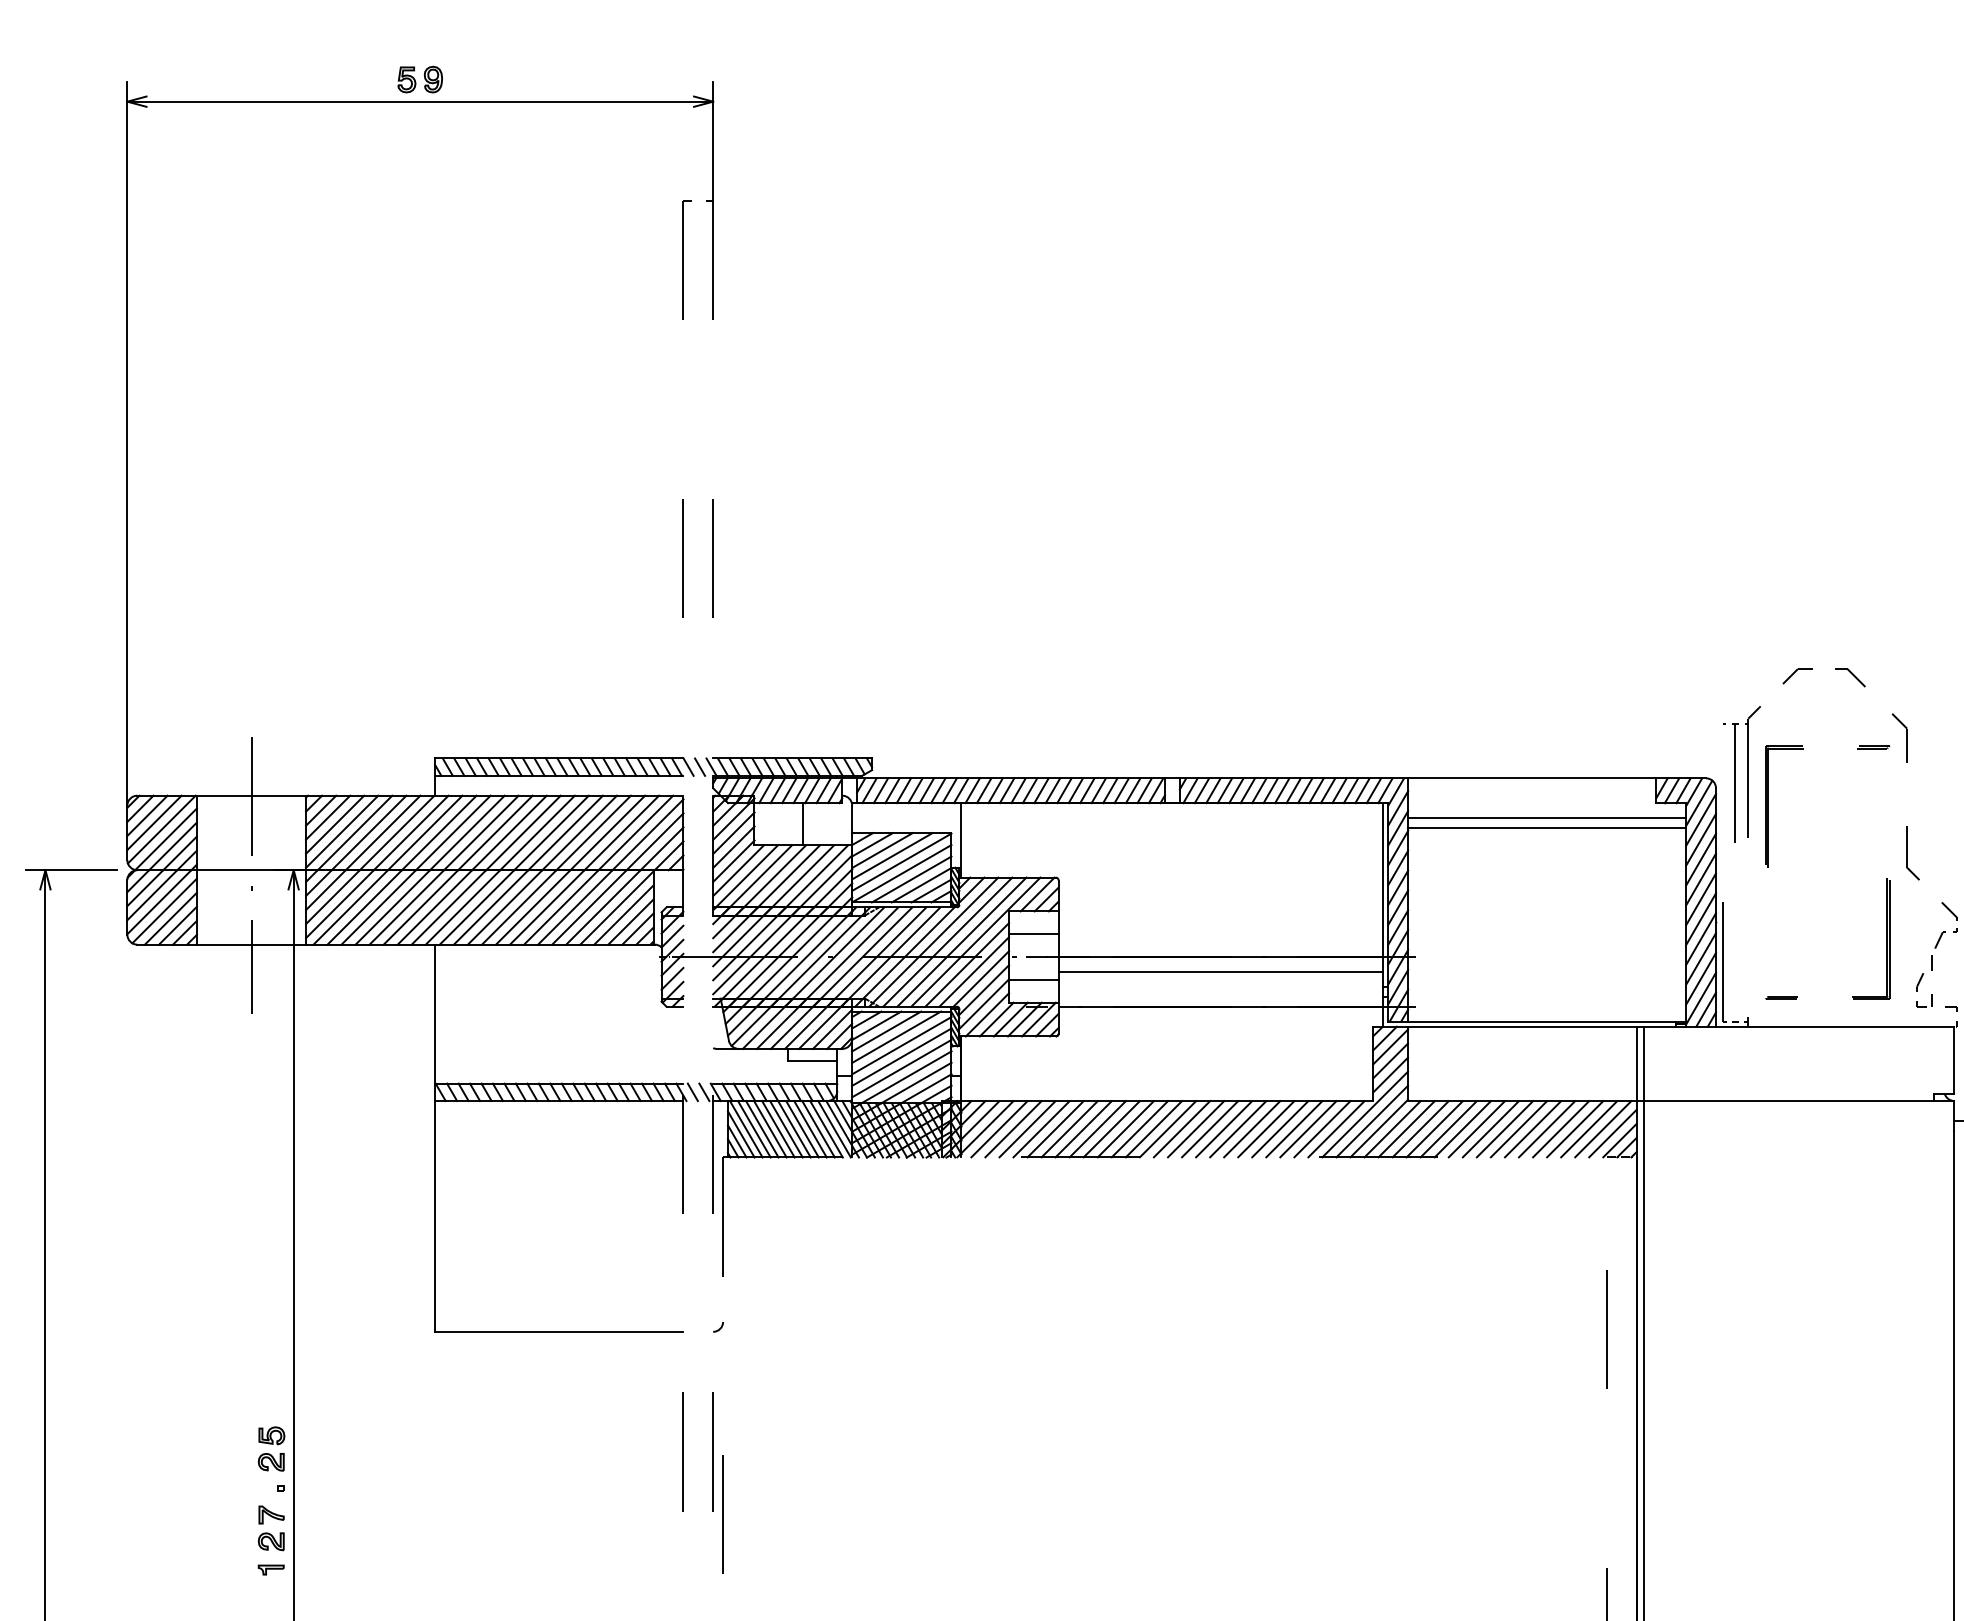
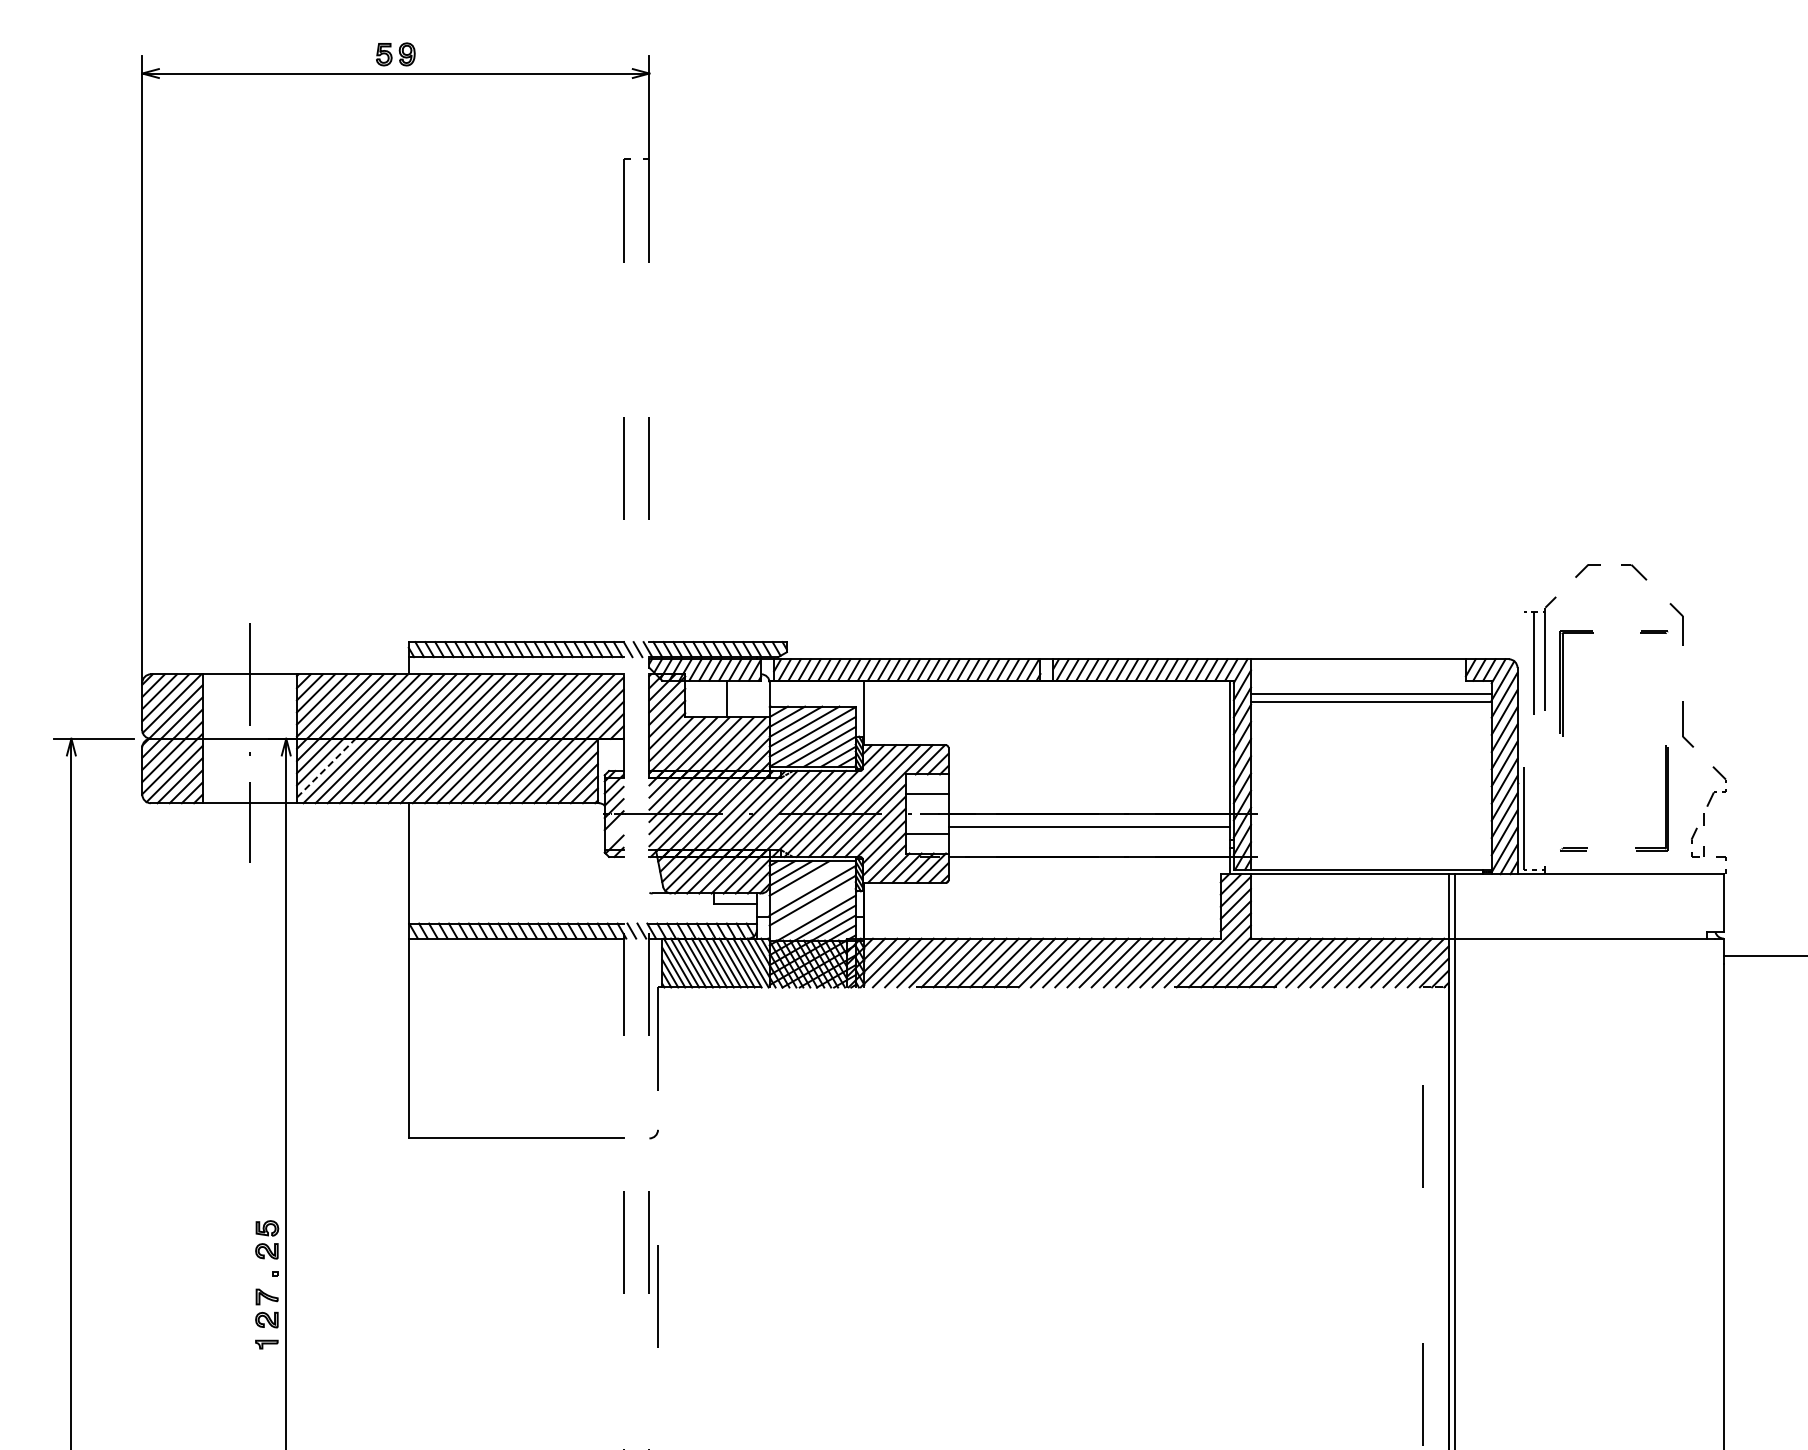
line: (340, 904) -> (326, 768), solid -> dashed
line: (671, 978) -> (613, 832), removed
line: (895, 1037) -> (807, 883), removed
line: (901, 1068) -> (812, 910), removed

